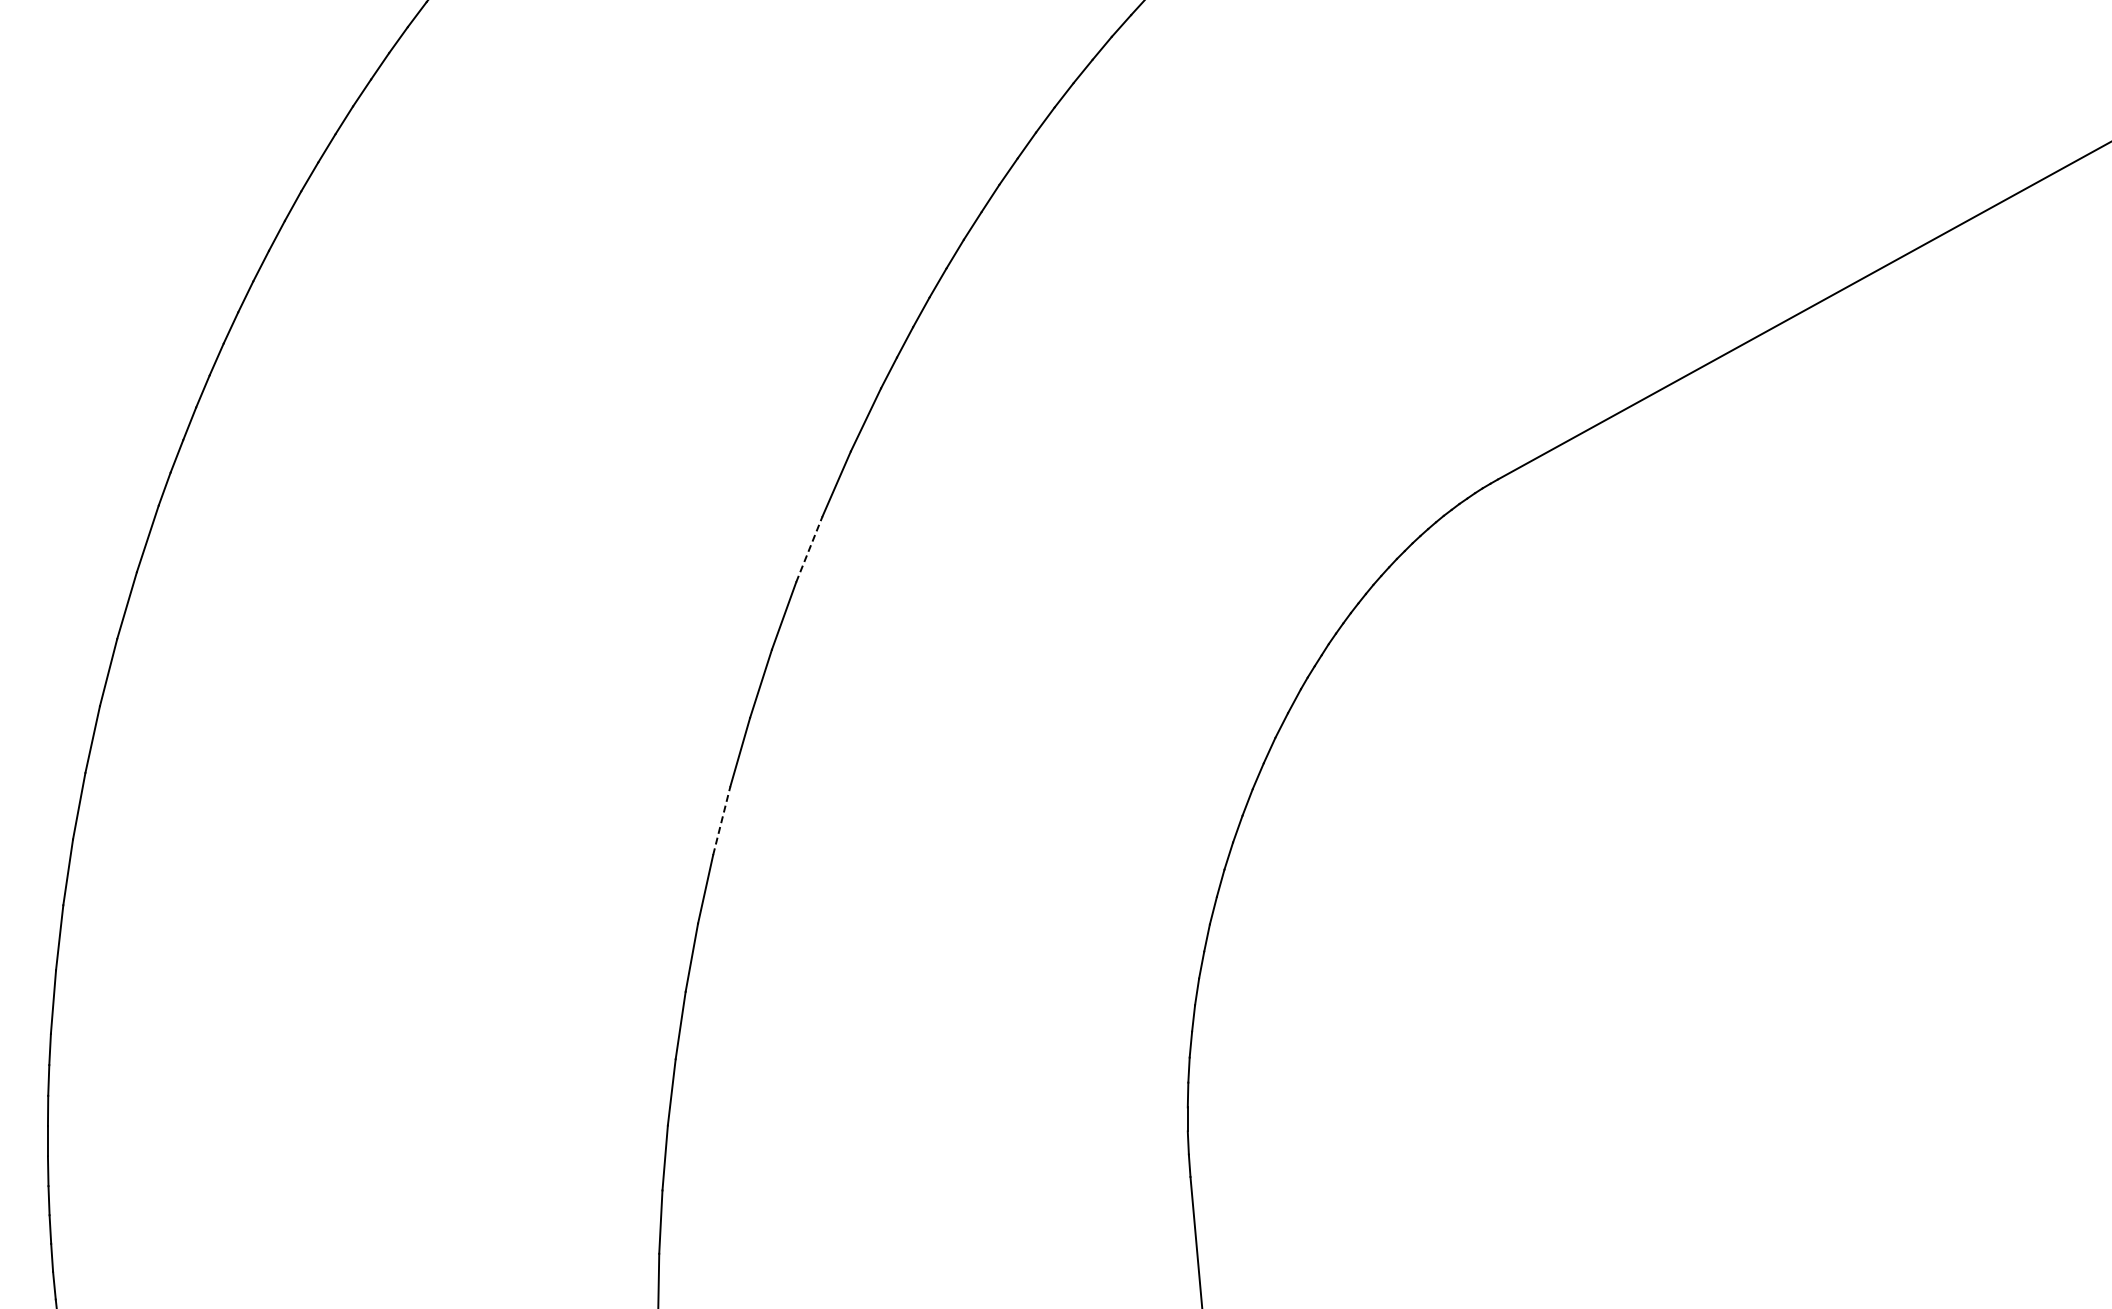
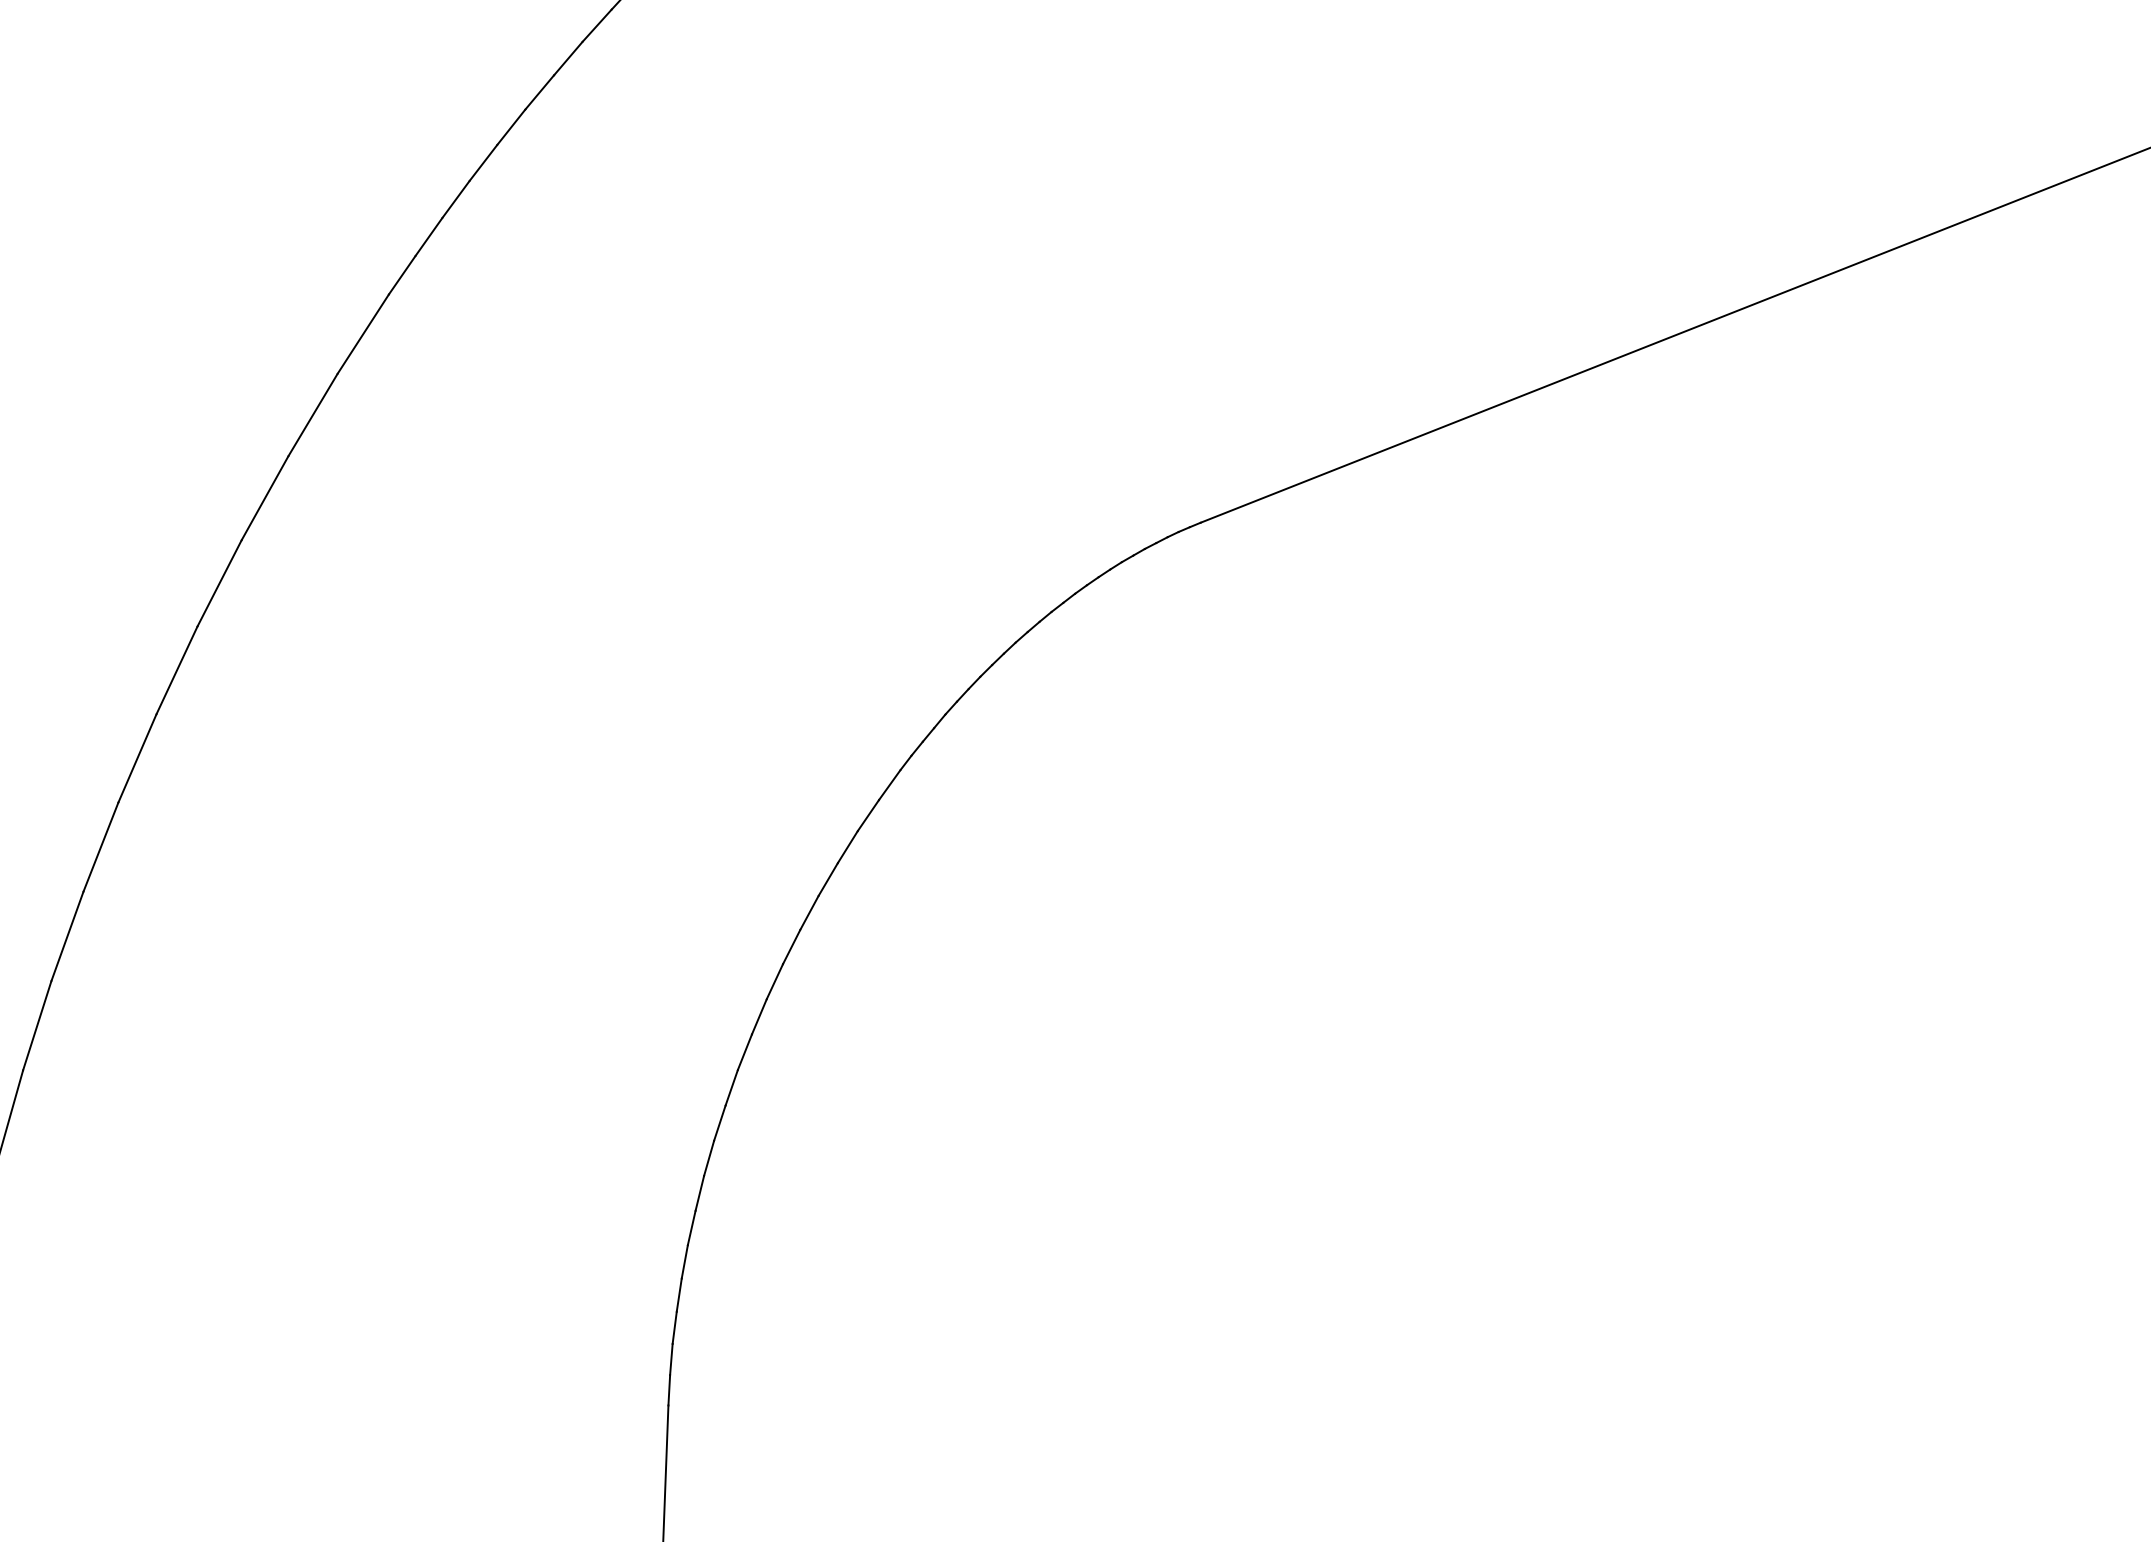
line: (809, 549) -> (265, 498), dashed -> solid
line: (721, 820) -> (100, 846), dashed -> solid

